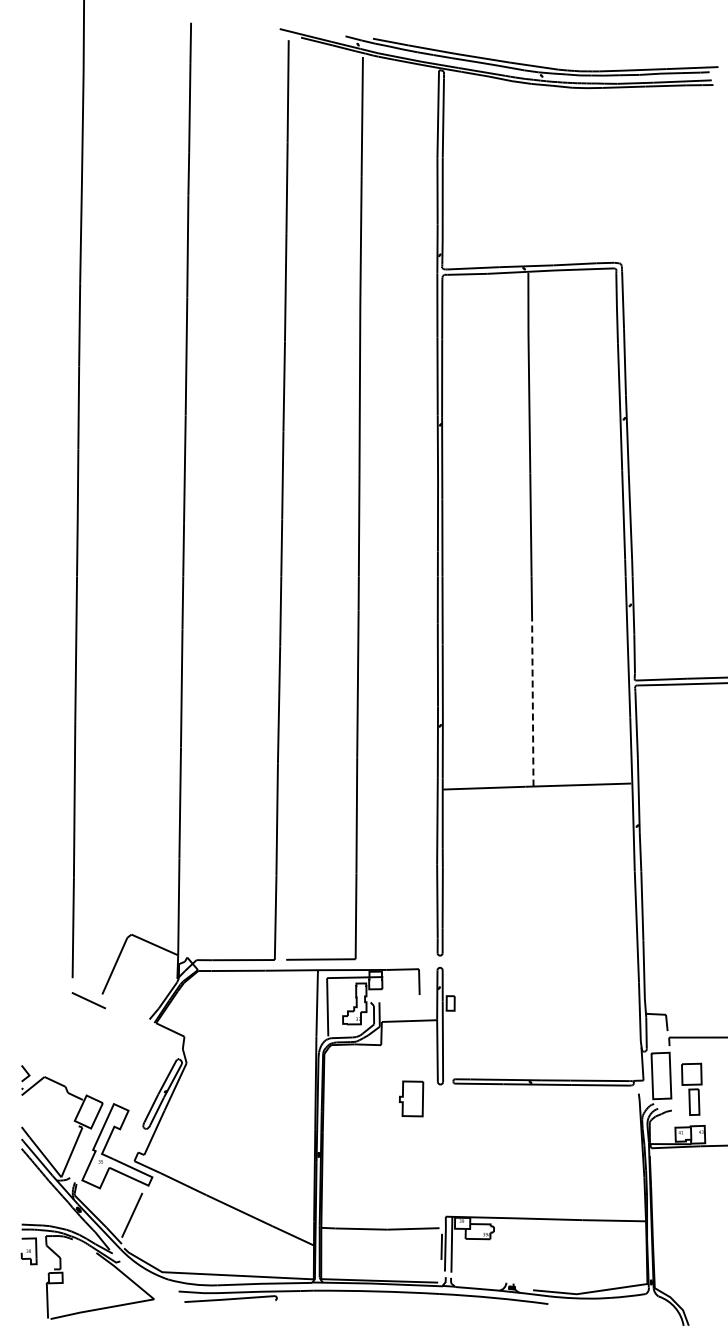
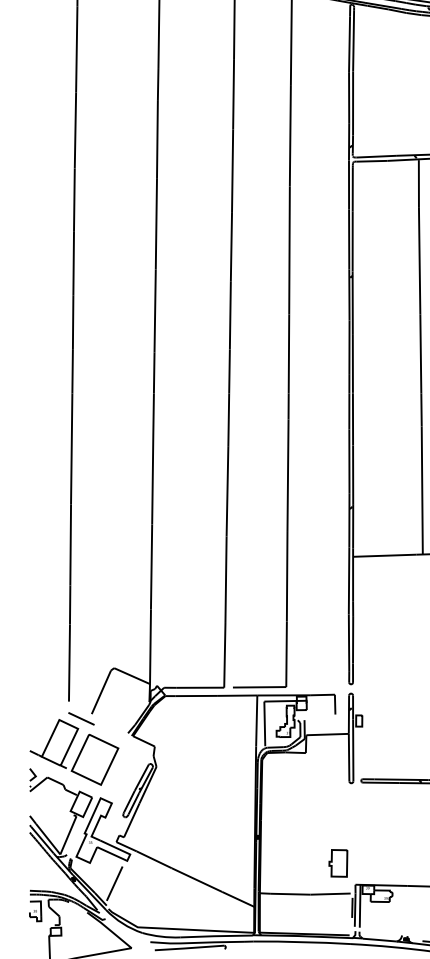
line: (532, 702) -> (422, 489), dashed -> solid
part: (85, 1046) -> (78, 754), added
part: (411, 1098) -> (338, 863), moved

